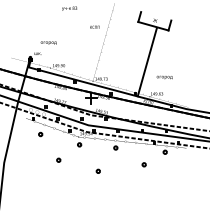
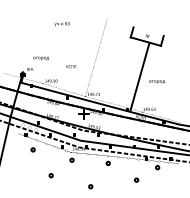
text: (94, 26) -> (70, 65), moved
text: (164, 77) -> (156, 81), moved

